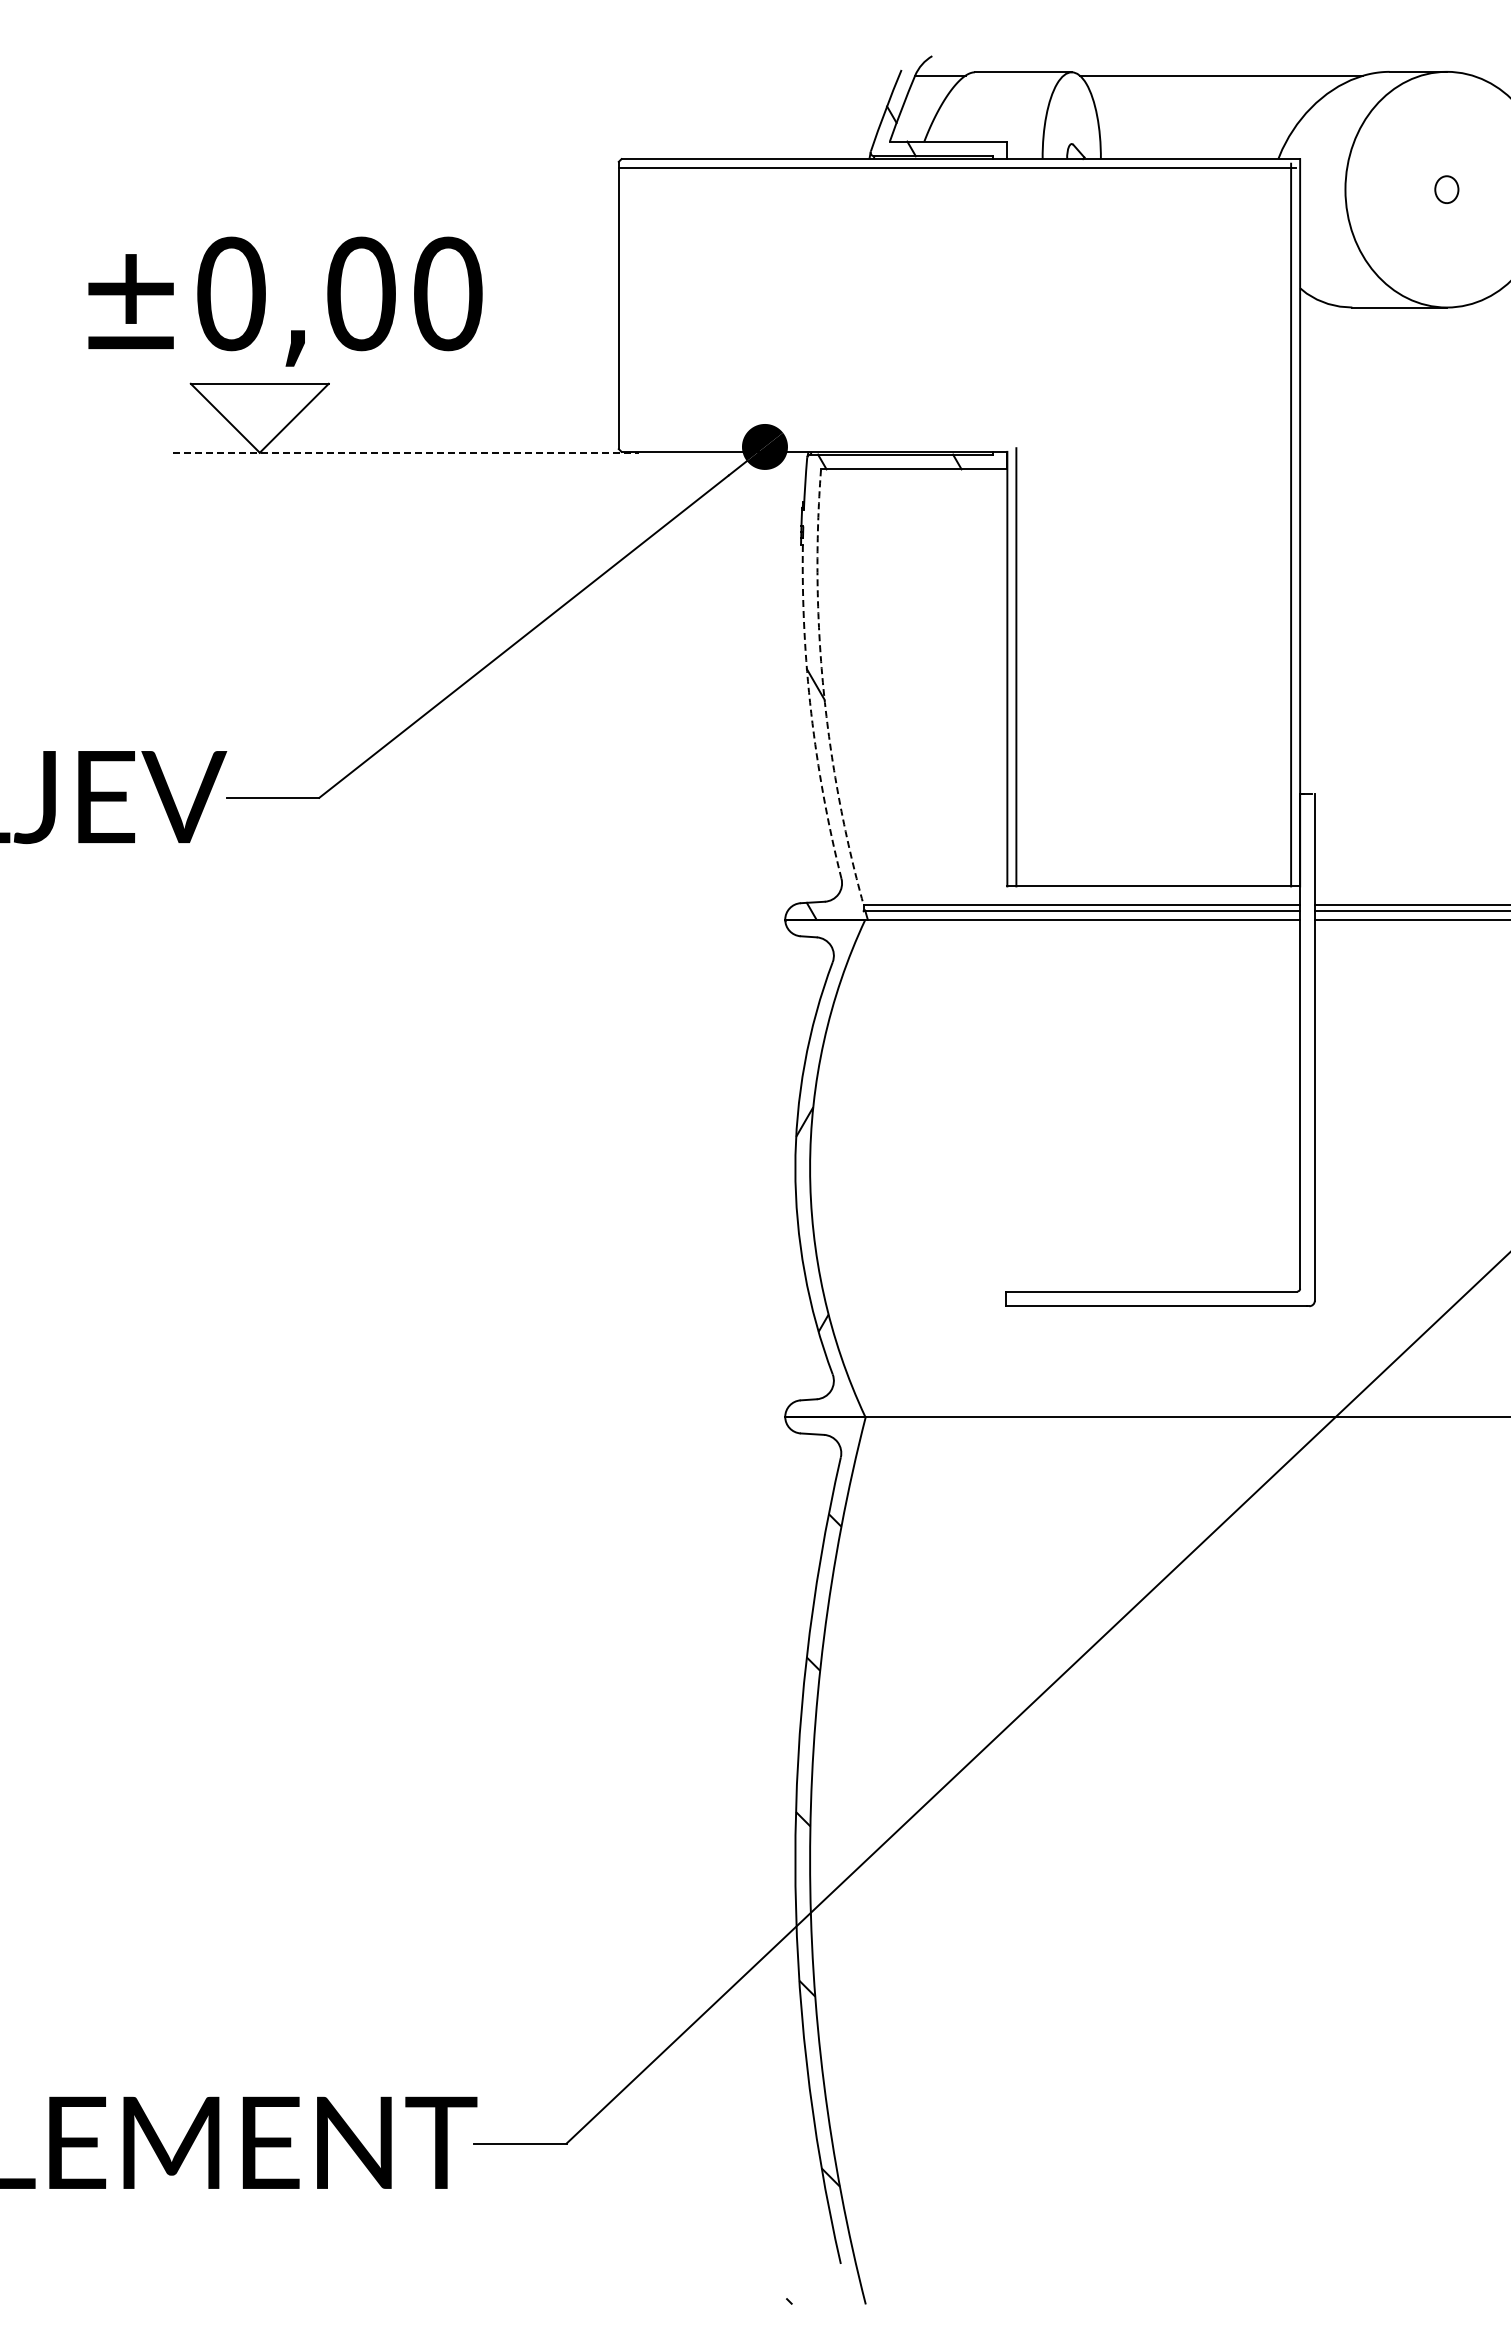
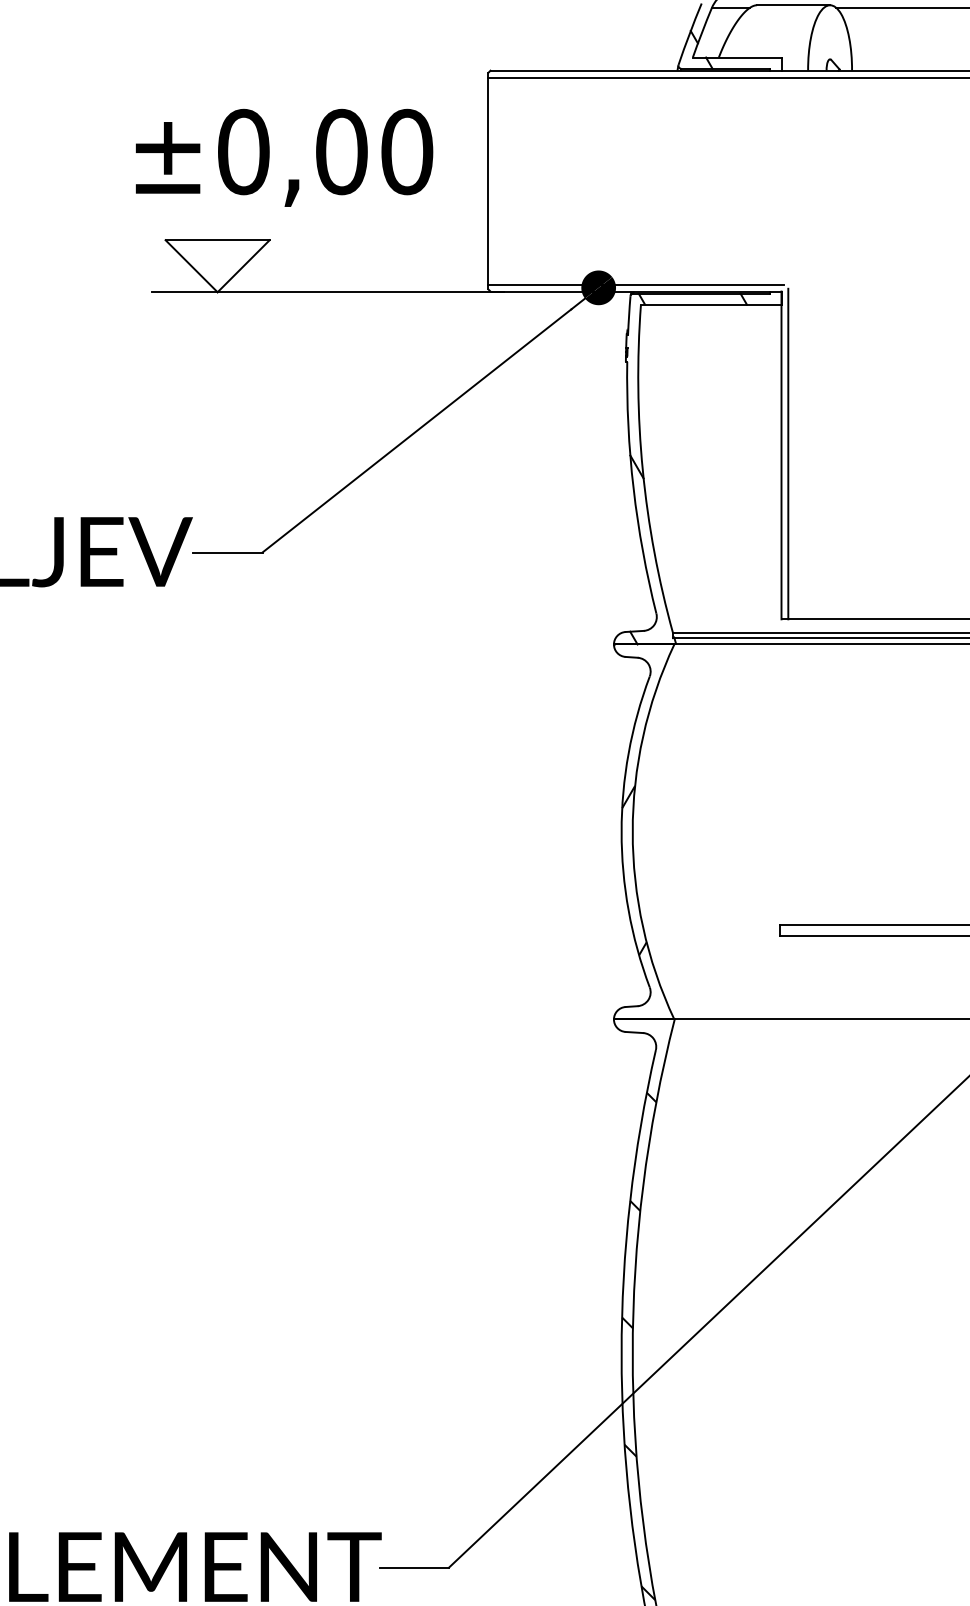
text: (285, 301) -> (284, 157), moved
line: (814, 442) -> (636, 284), added
line: (406, 452) -> (328, 292), dashed -> solid
arc: (823, 689) -> (642, 470), dashed -> solid
arc: (811, 713) -> (633, 488), dashed -> solid

